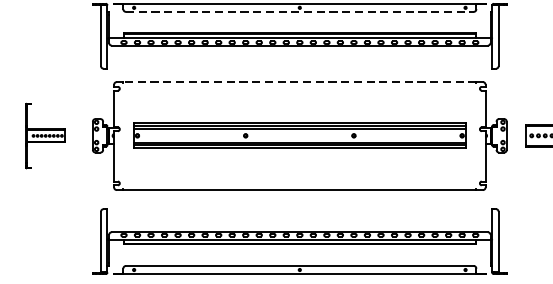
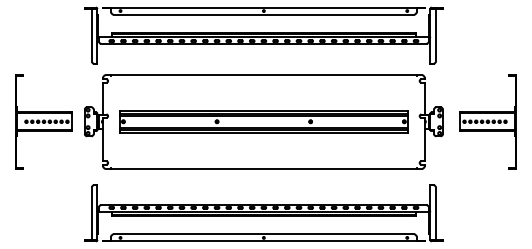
line: (300, 11) -> (264, 14), dashed -> solid
line: (299, 82) -> (263, 75), dashed -> solid
part: (45, 135) -> (43, 121), size x1.67

